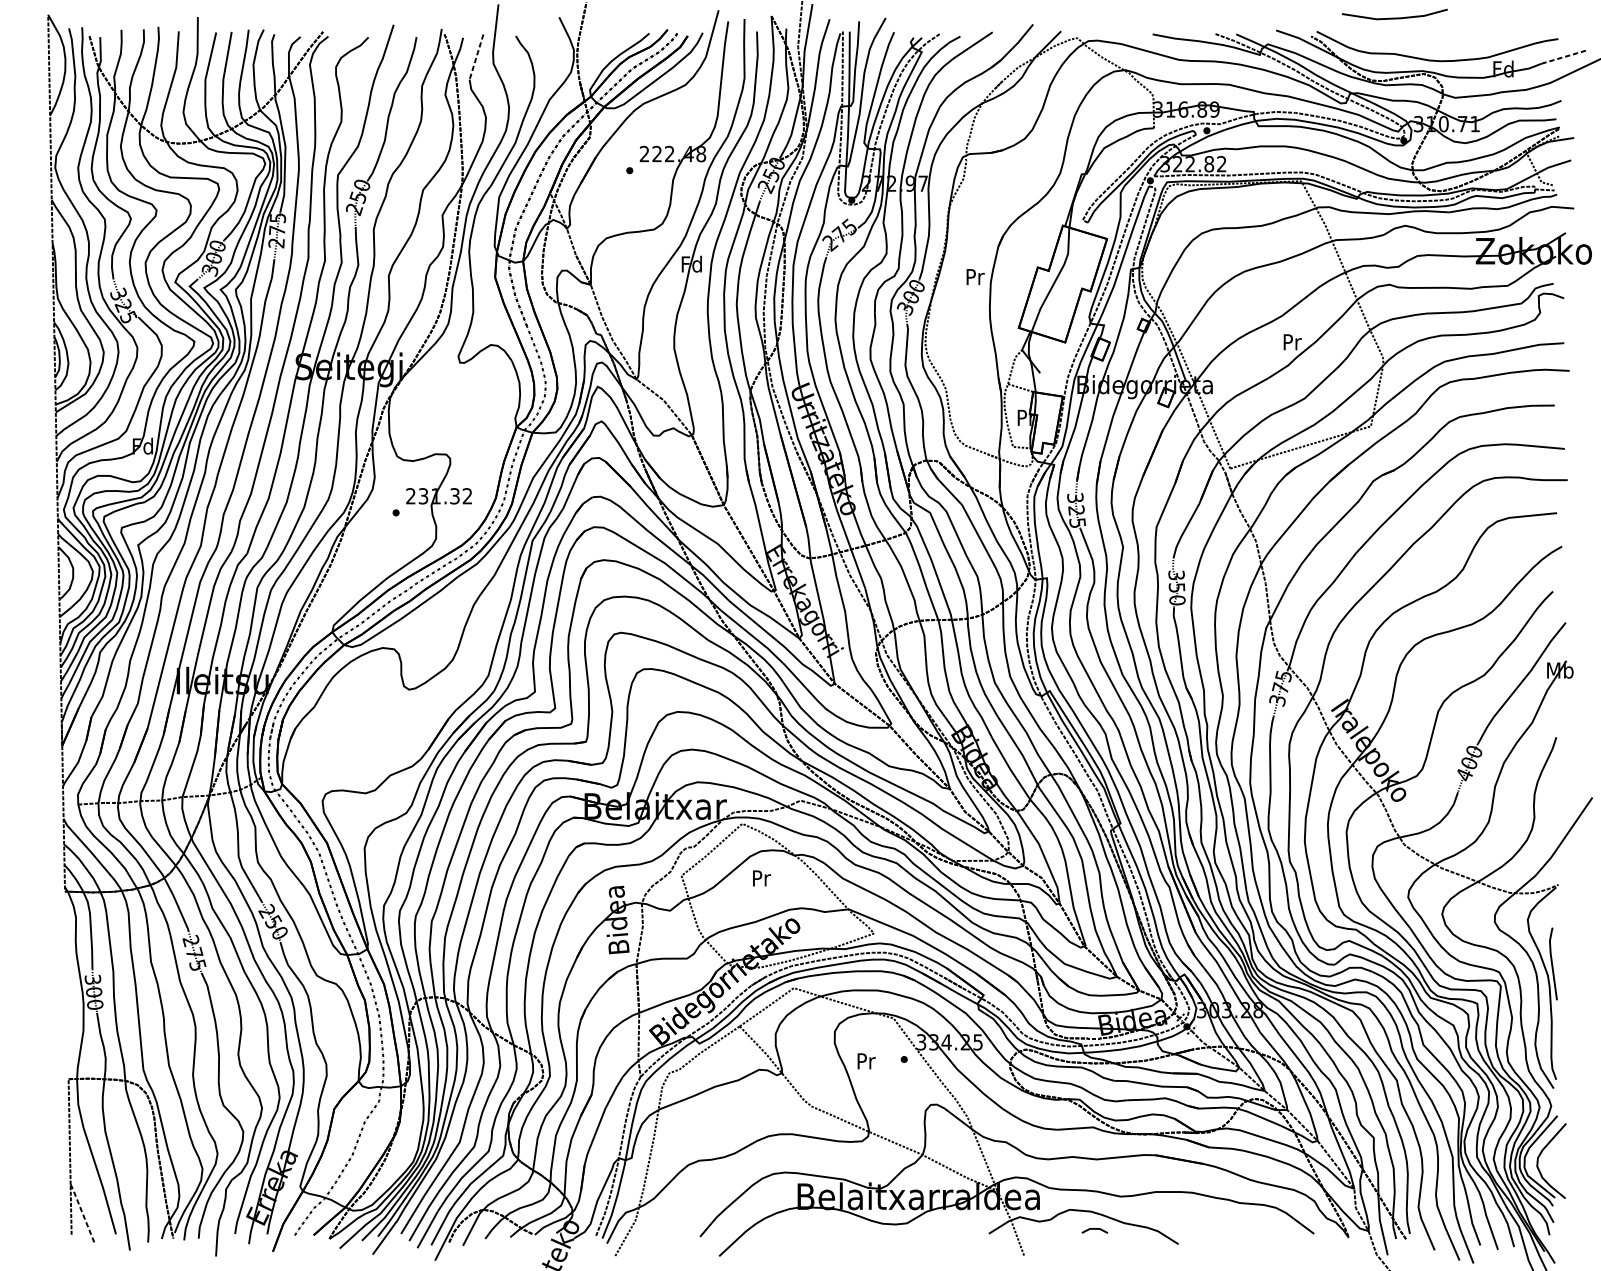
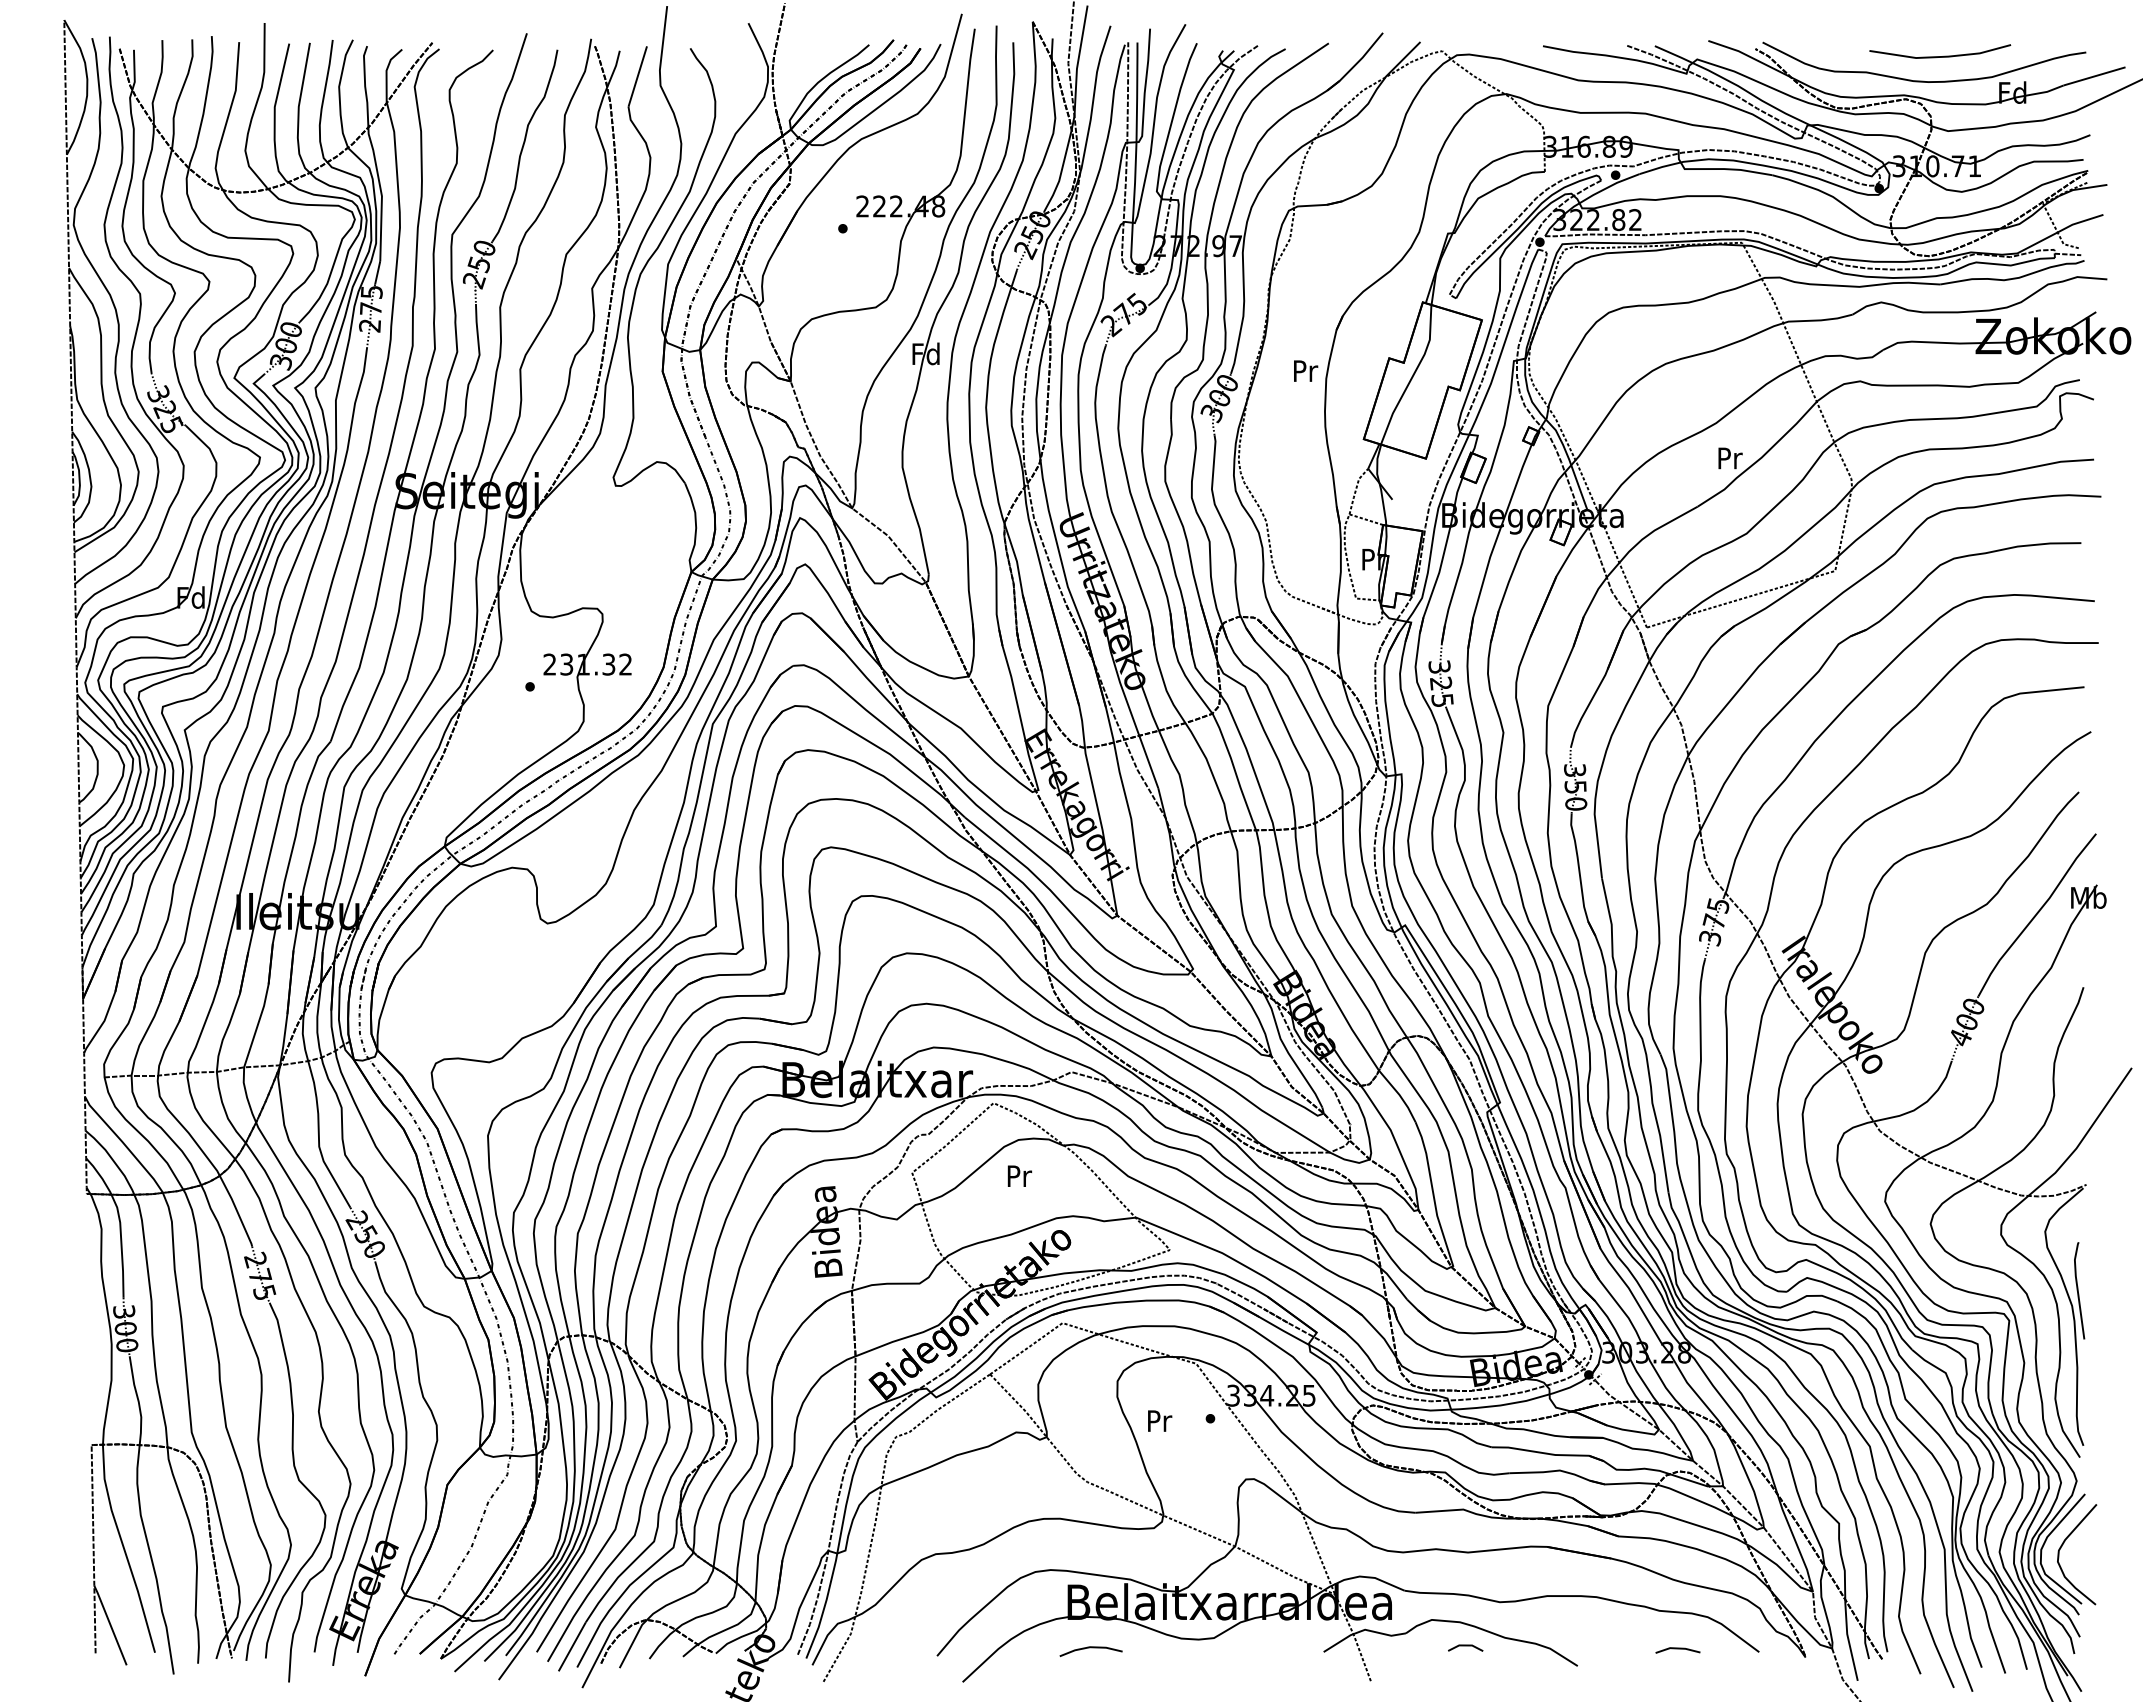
line: (1395, 18) -> (1940, 56), moved
line: (476, 57) -> (637, 76), dashed -> solid
line: (1565, 57) -> (2095, 76), dashed -> solid
line: (82, 1213) -> (110, 1624), dashed -> solid
line: (814, 1231) -> (1090, 1648), added
line: (1253, 1231) -> (1677, 1649), added

